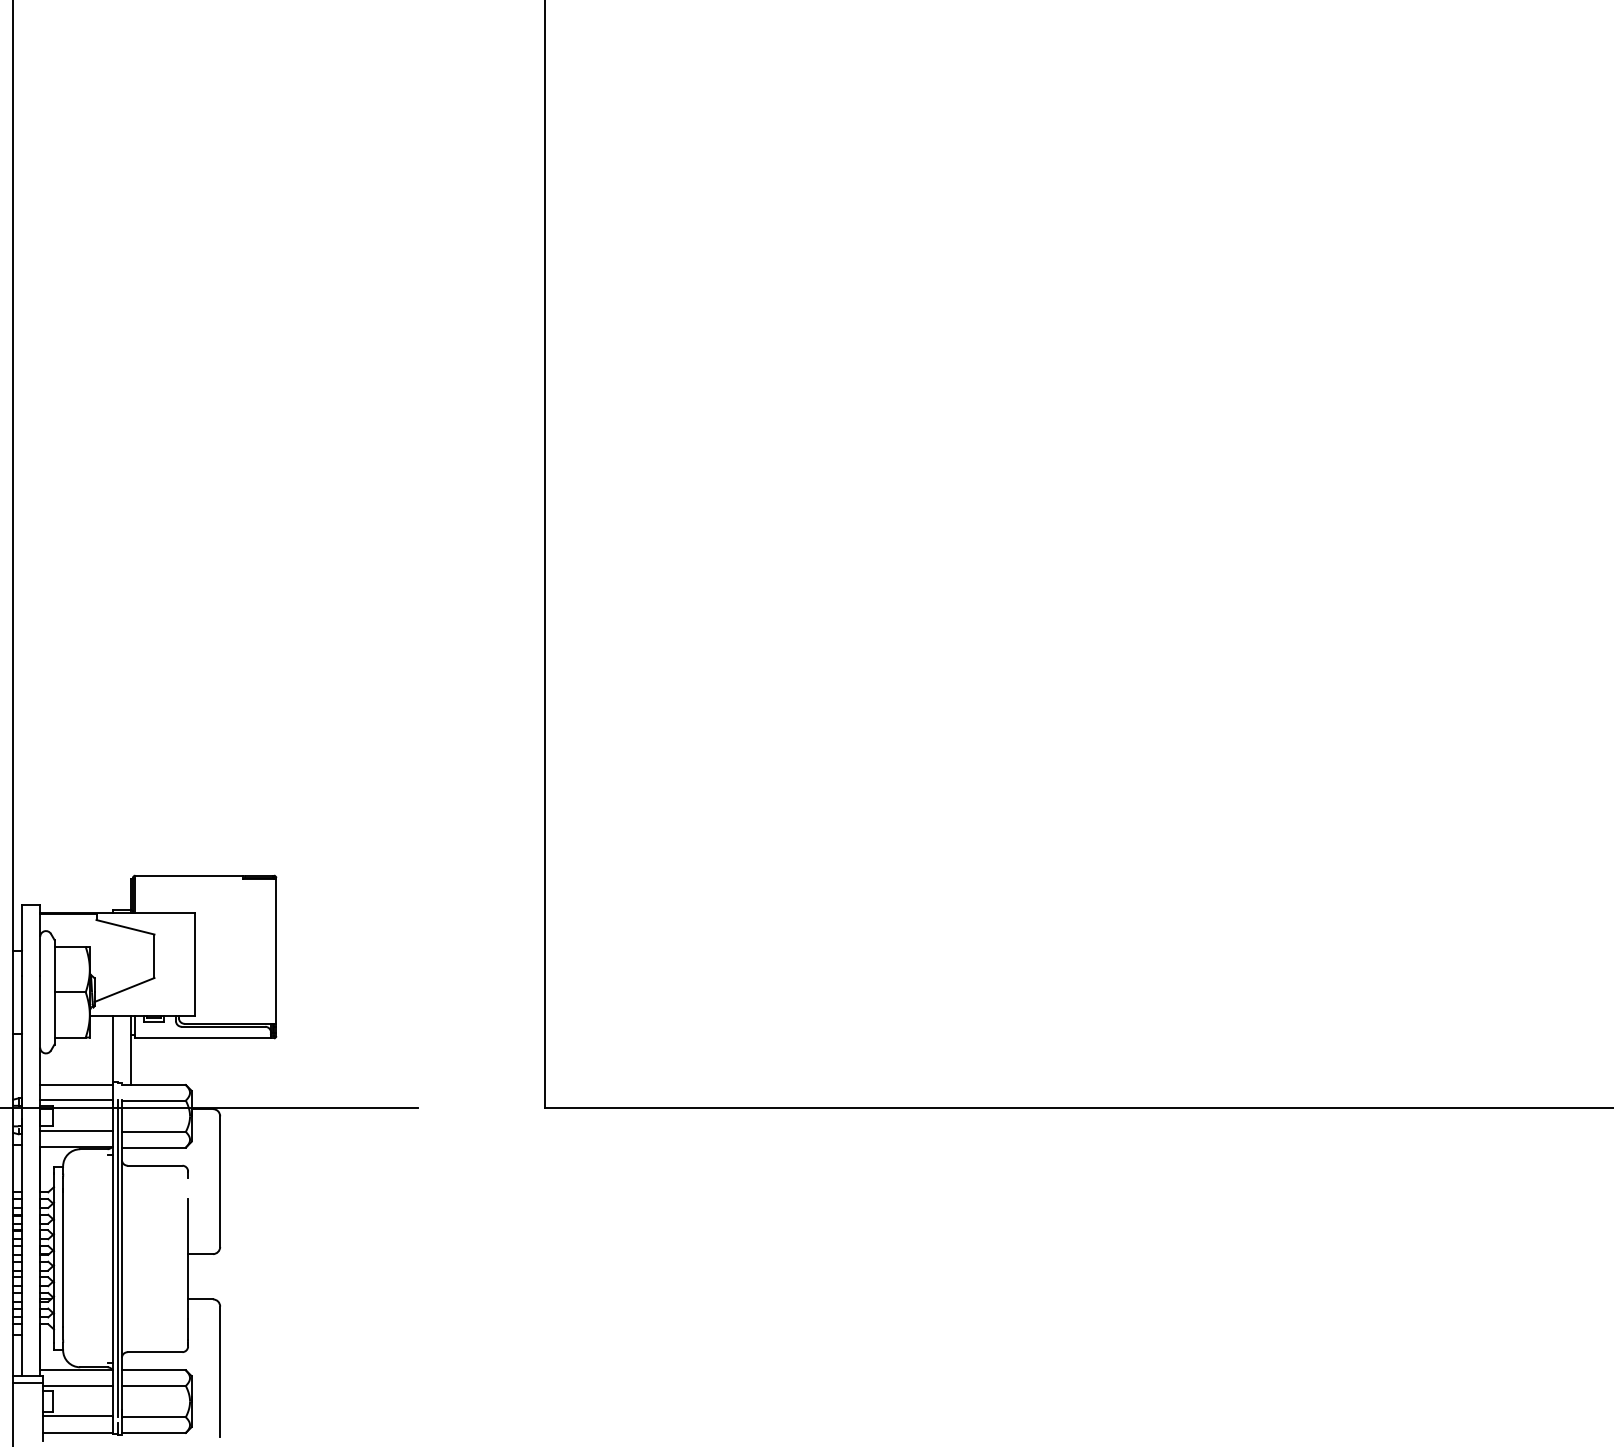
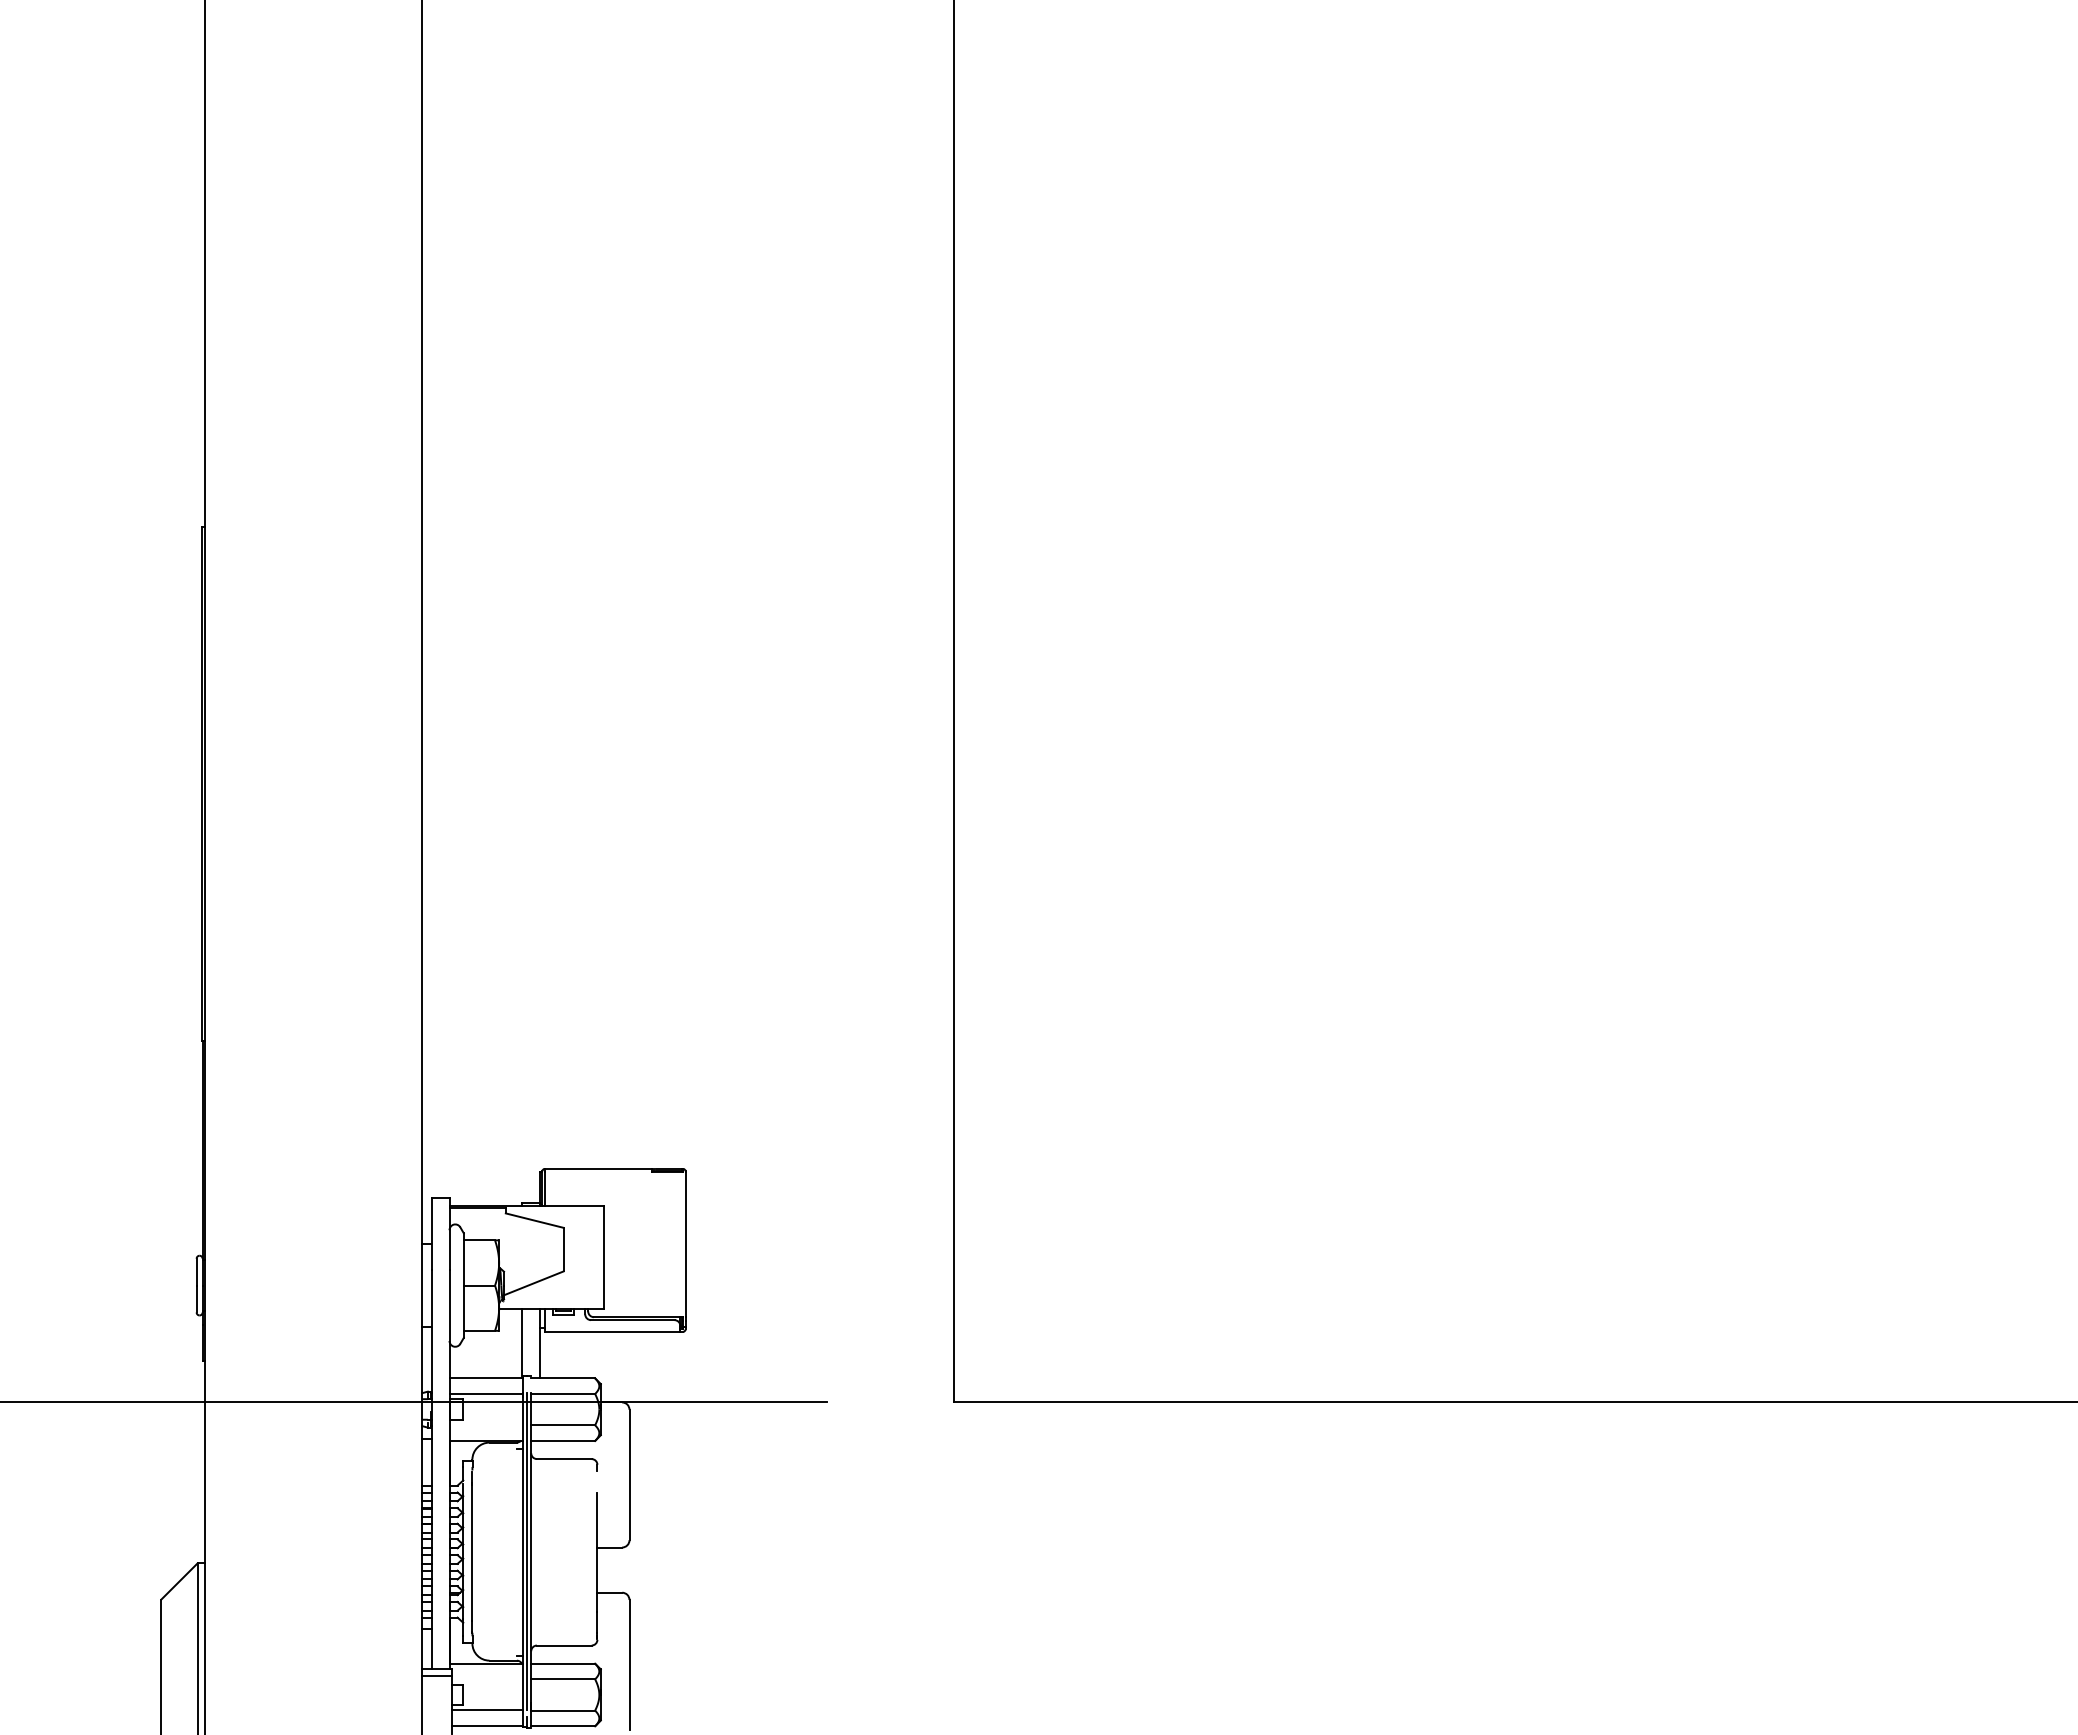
line: (76, 1131) -> (485, 1424), removed
line: (78, 1386) -> (487, 1679), removed

